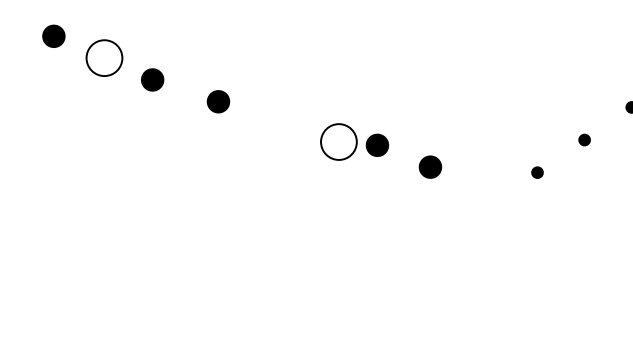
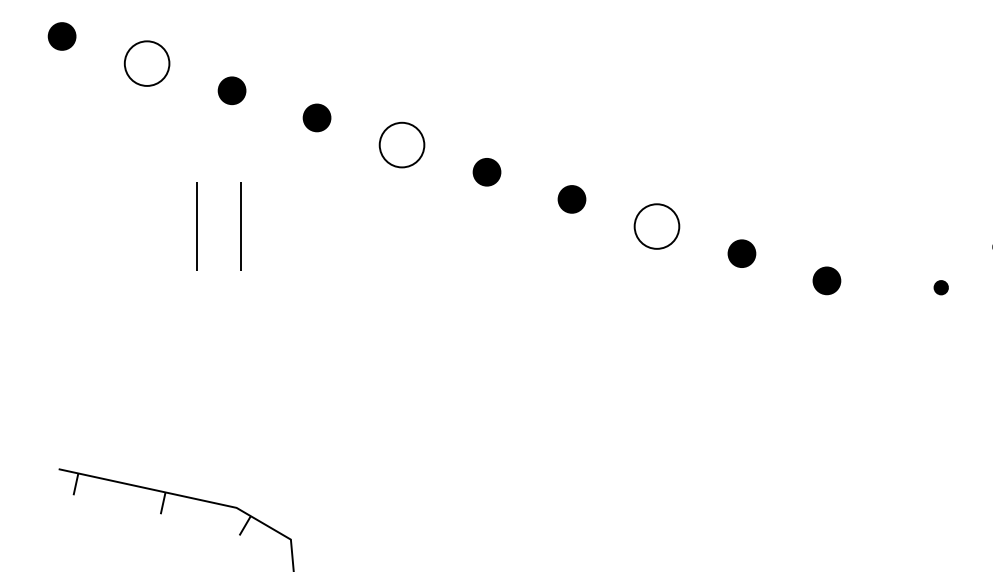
part: (53, 35) -> (316, 117), moved
part: (152, 80) -> (486, 172), moved
part: (218, 101) -> (571, 199), moved
part: (338, 141) -> (656, 226), moved
part: (430, 166) -> (826, 280), moved

